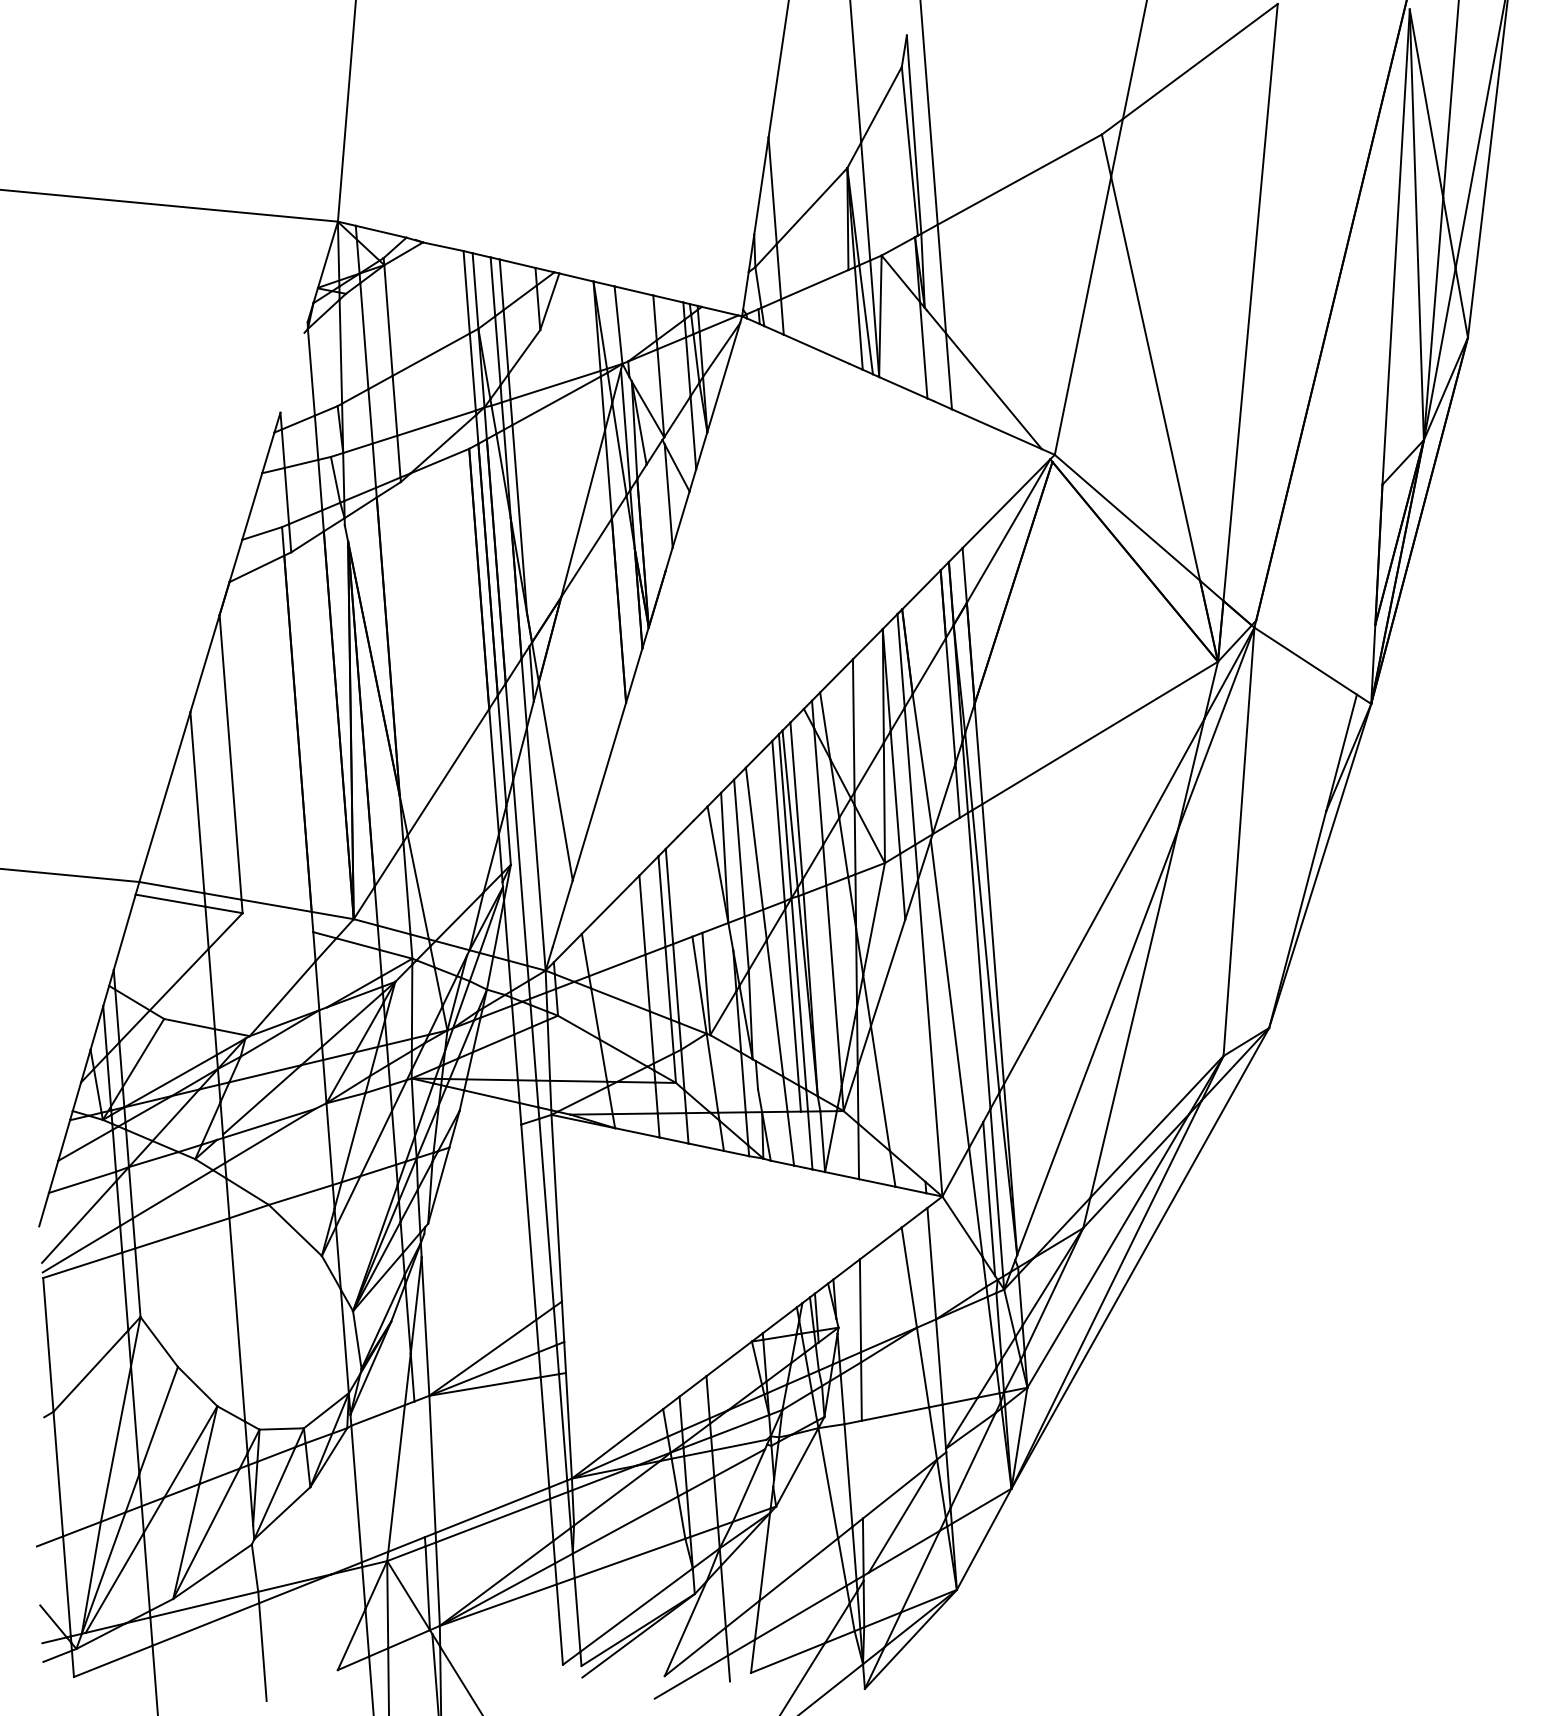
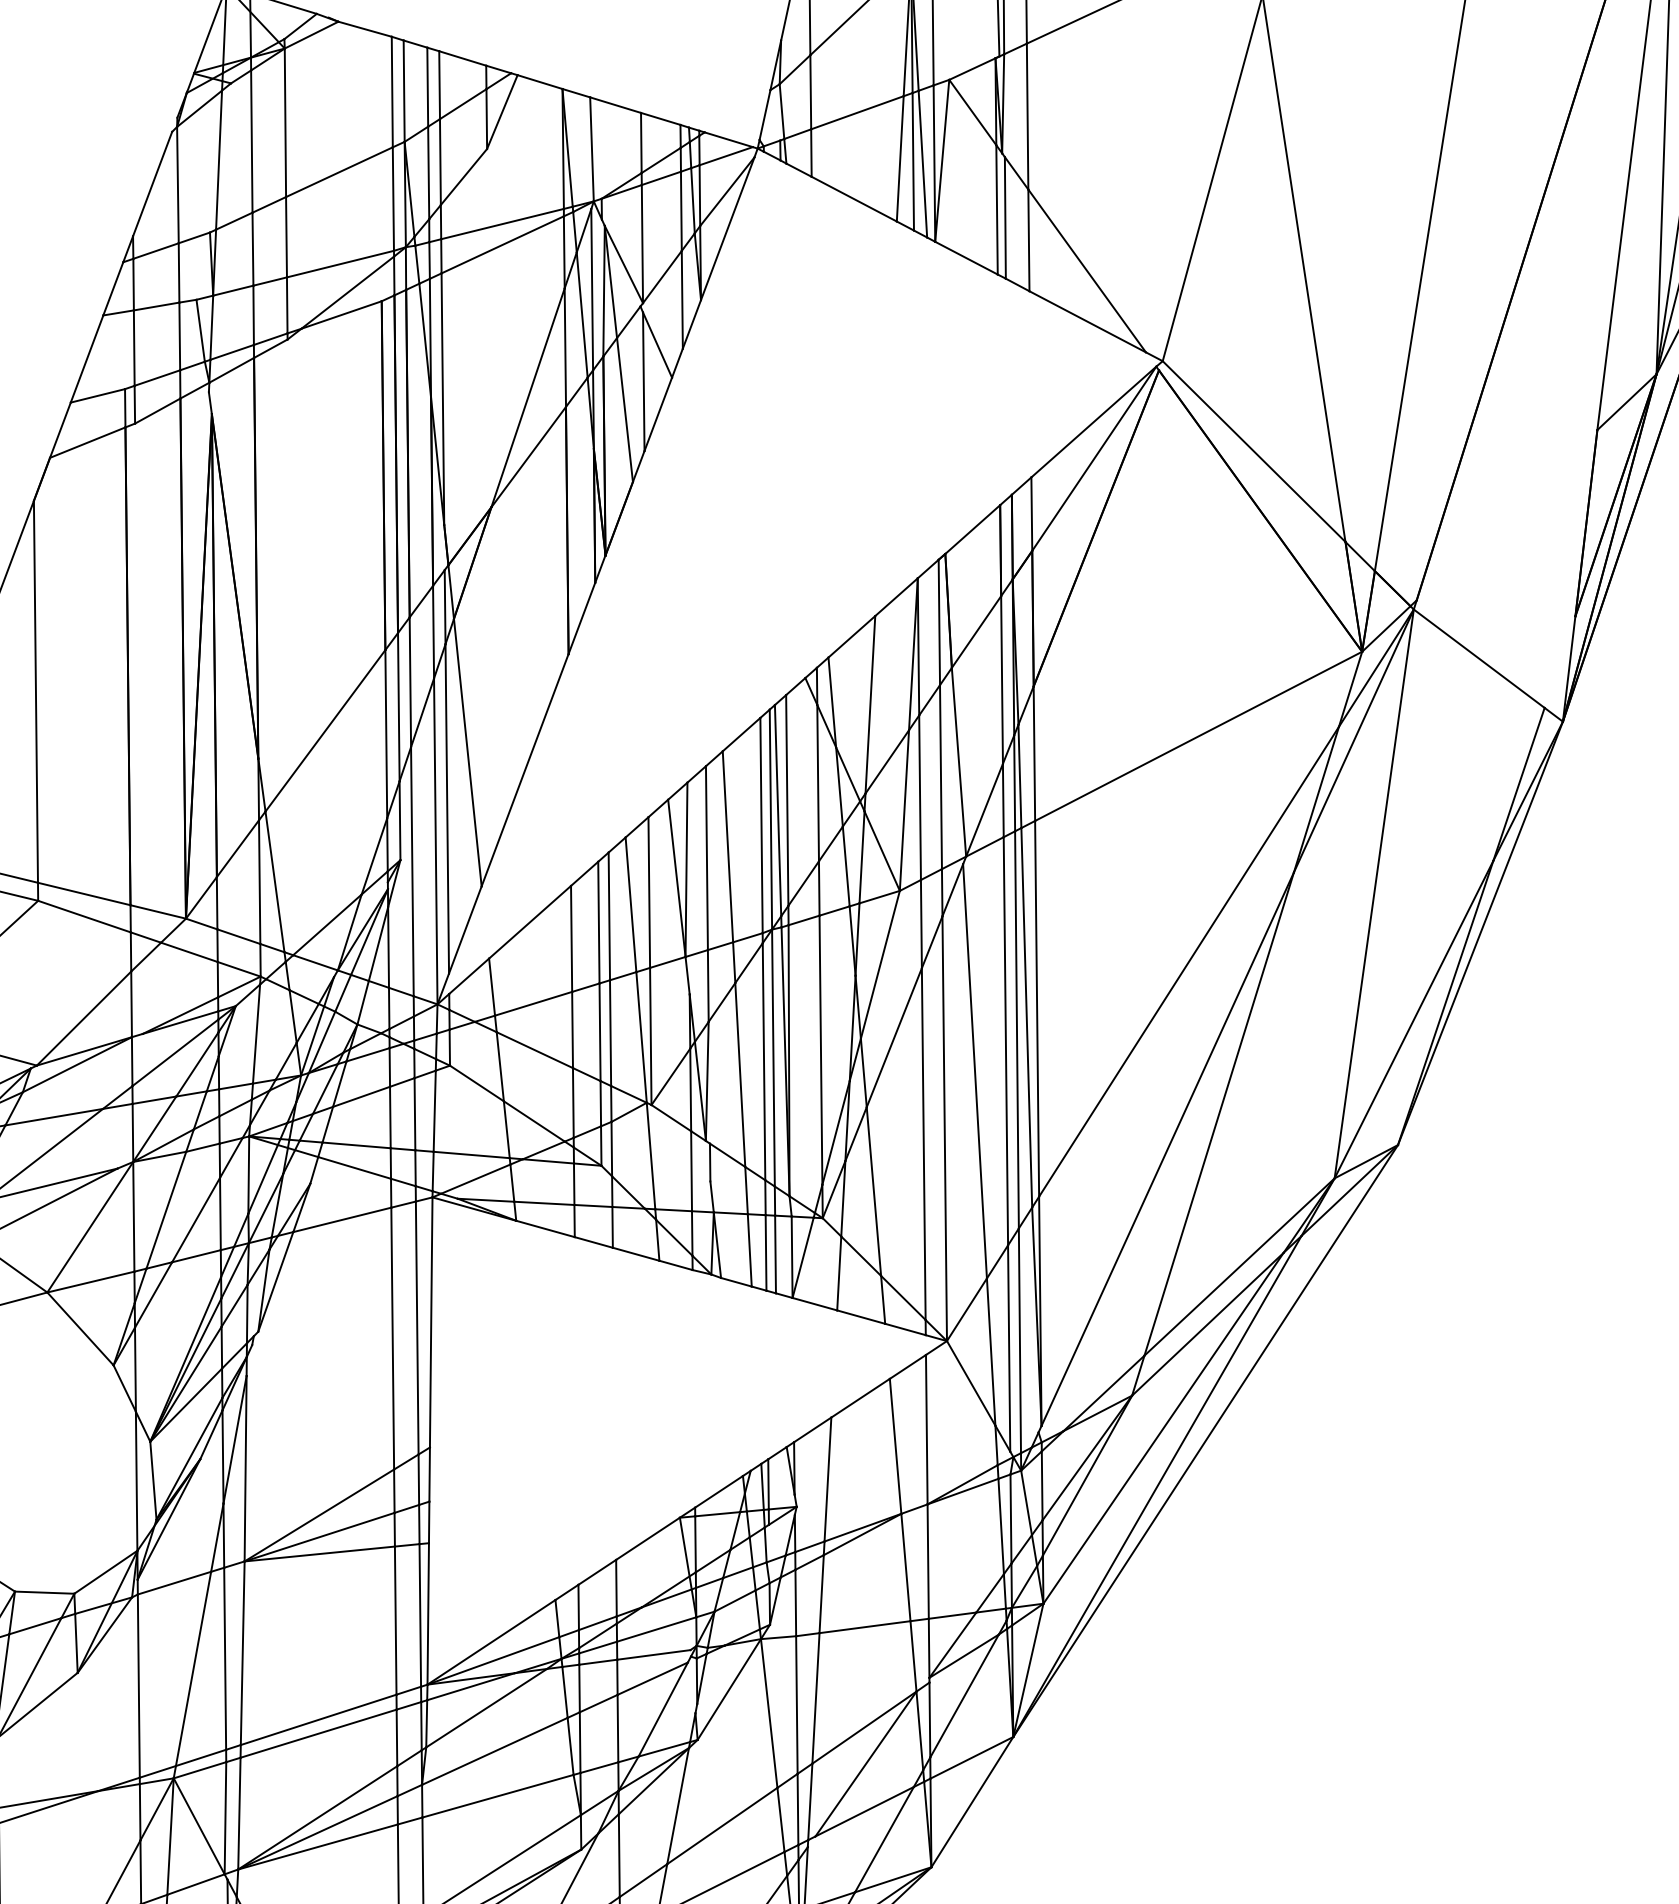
line: (848, 316) -> (899, 158), added
line: (929, 355) -> (1004, 217), added
line: (292, 372) -> (152, 183), added
line: (655, 517) -> (624, 409), added
line: (542, 824) -> (446, 809), added
line: (697, 876) -> (648, 892), added
line: (684, 886) -> (630, 904), added
line: (277, 922) -> (83, 916), added
line: (1274, 933) -> (1413, 1019), added
line: (971, 969) -> (1005, 1040), added
line: (915, 1050) -> (924, 1143), added
line: (485, 1135) -> (342, 1219), added
line: (802, 1139) -> (765, 1252), added
line: (297, 1153) -> (90, 1226), added
line: (419, 1469) -> (224, 1658), added
line: (861, 1469) -> (814, 1698), added

